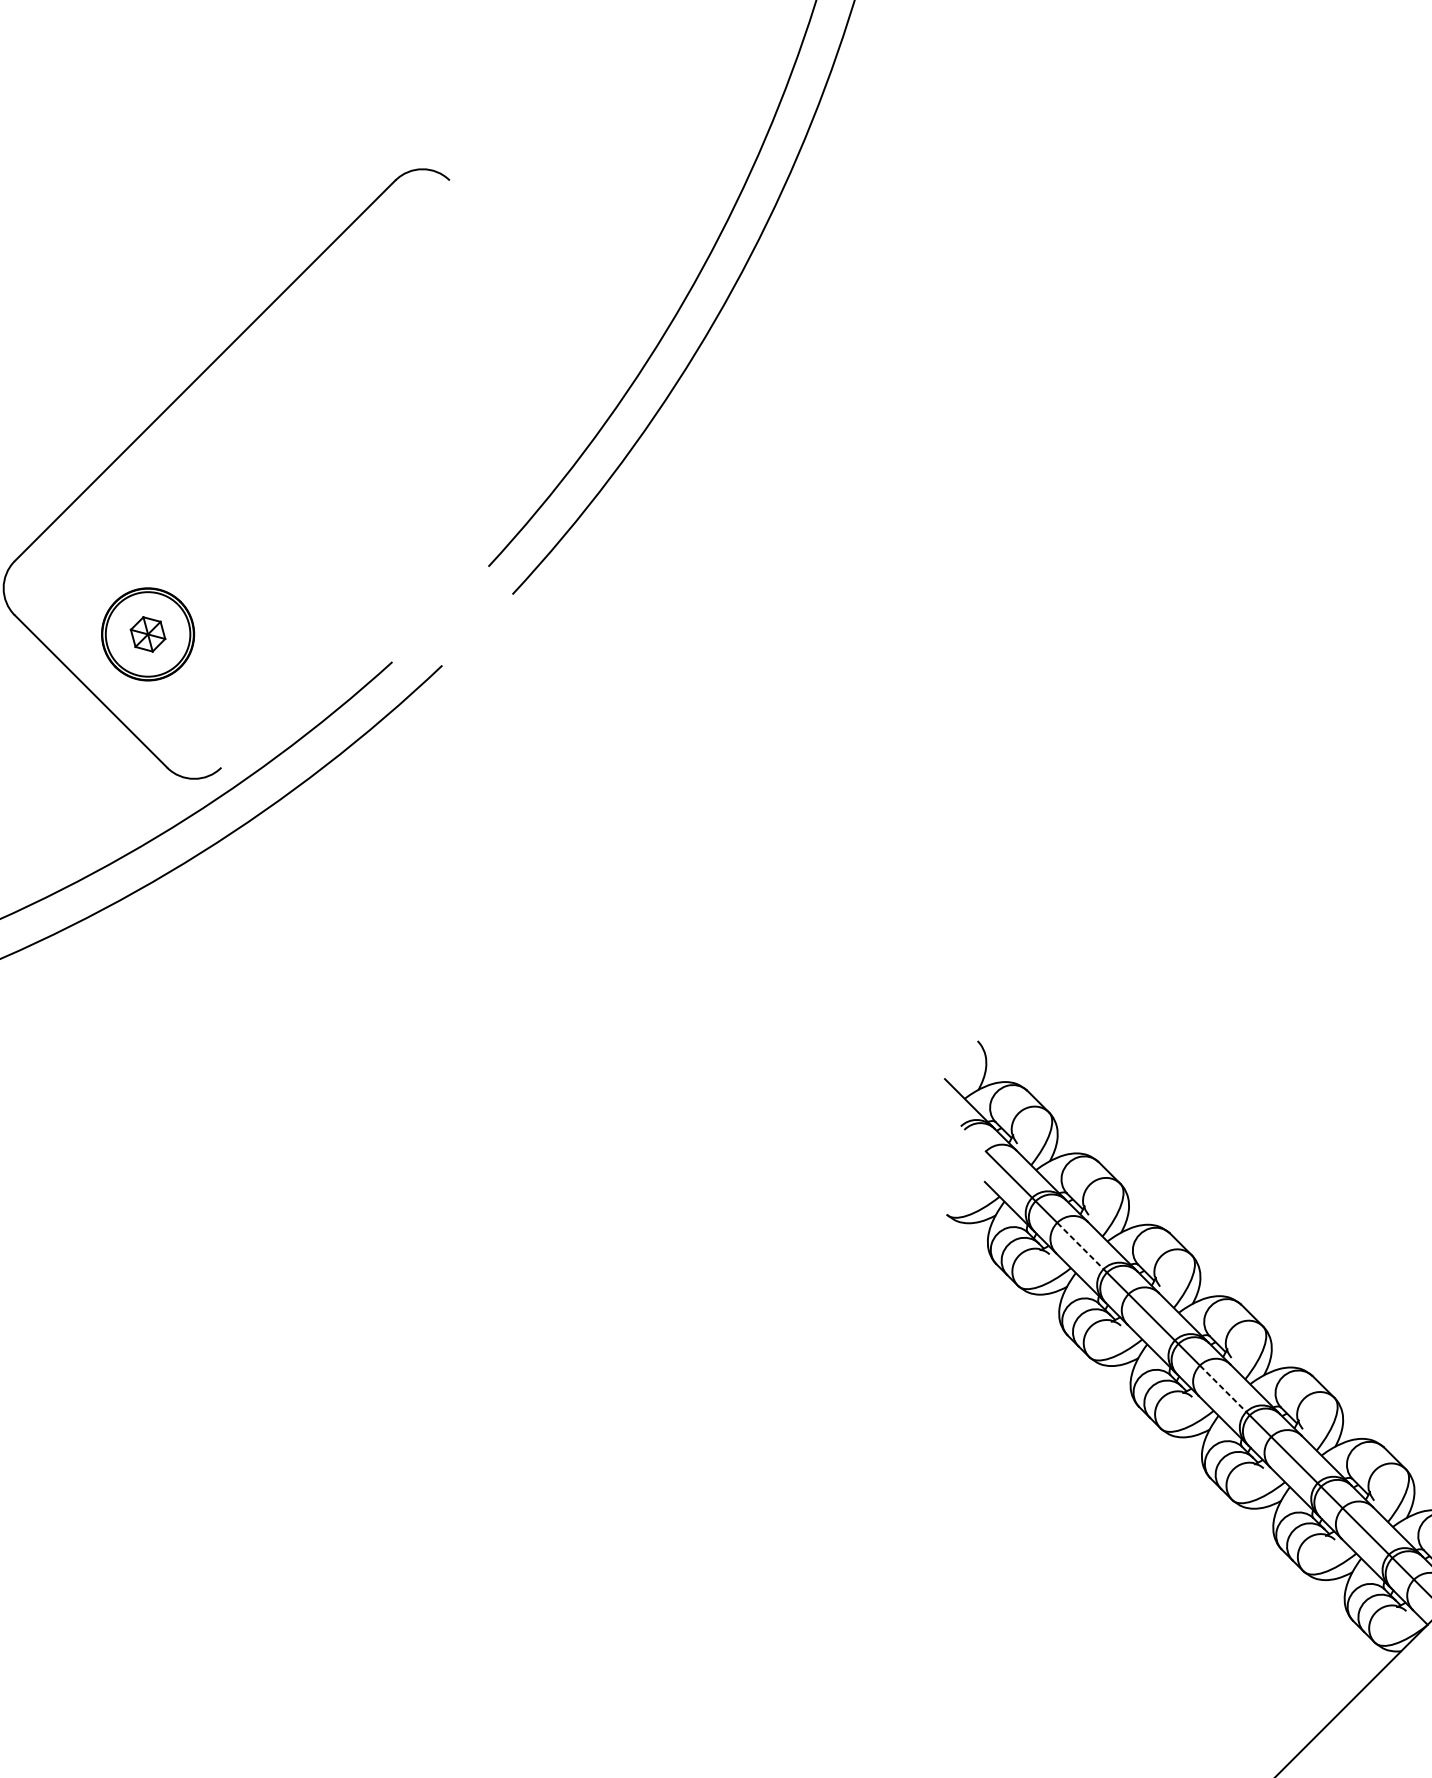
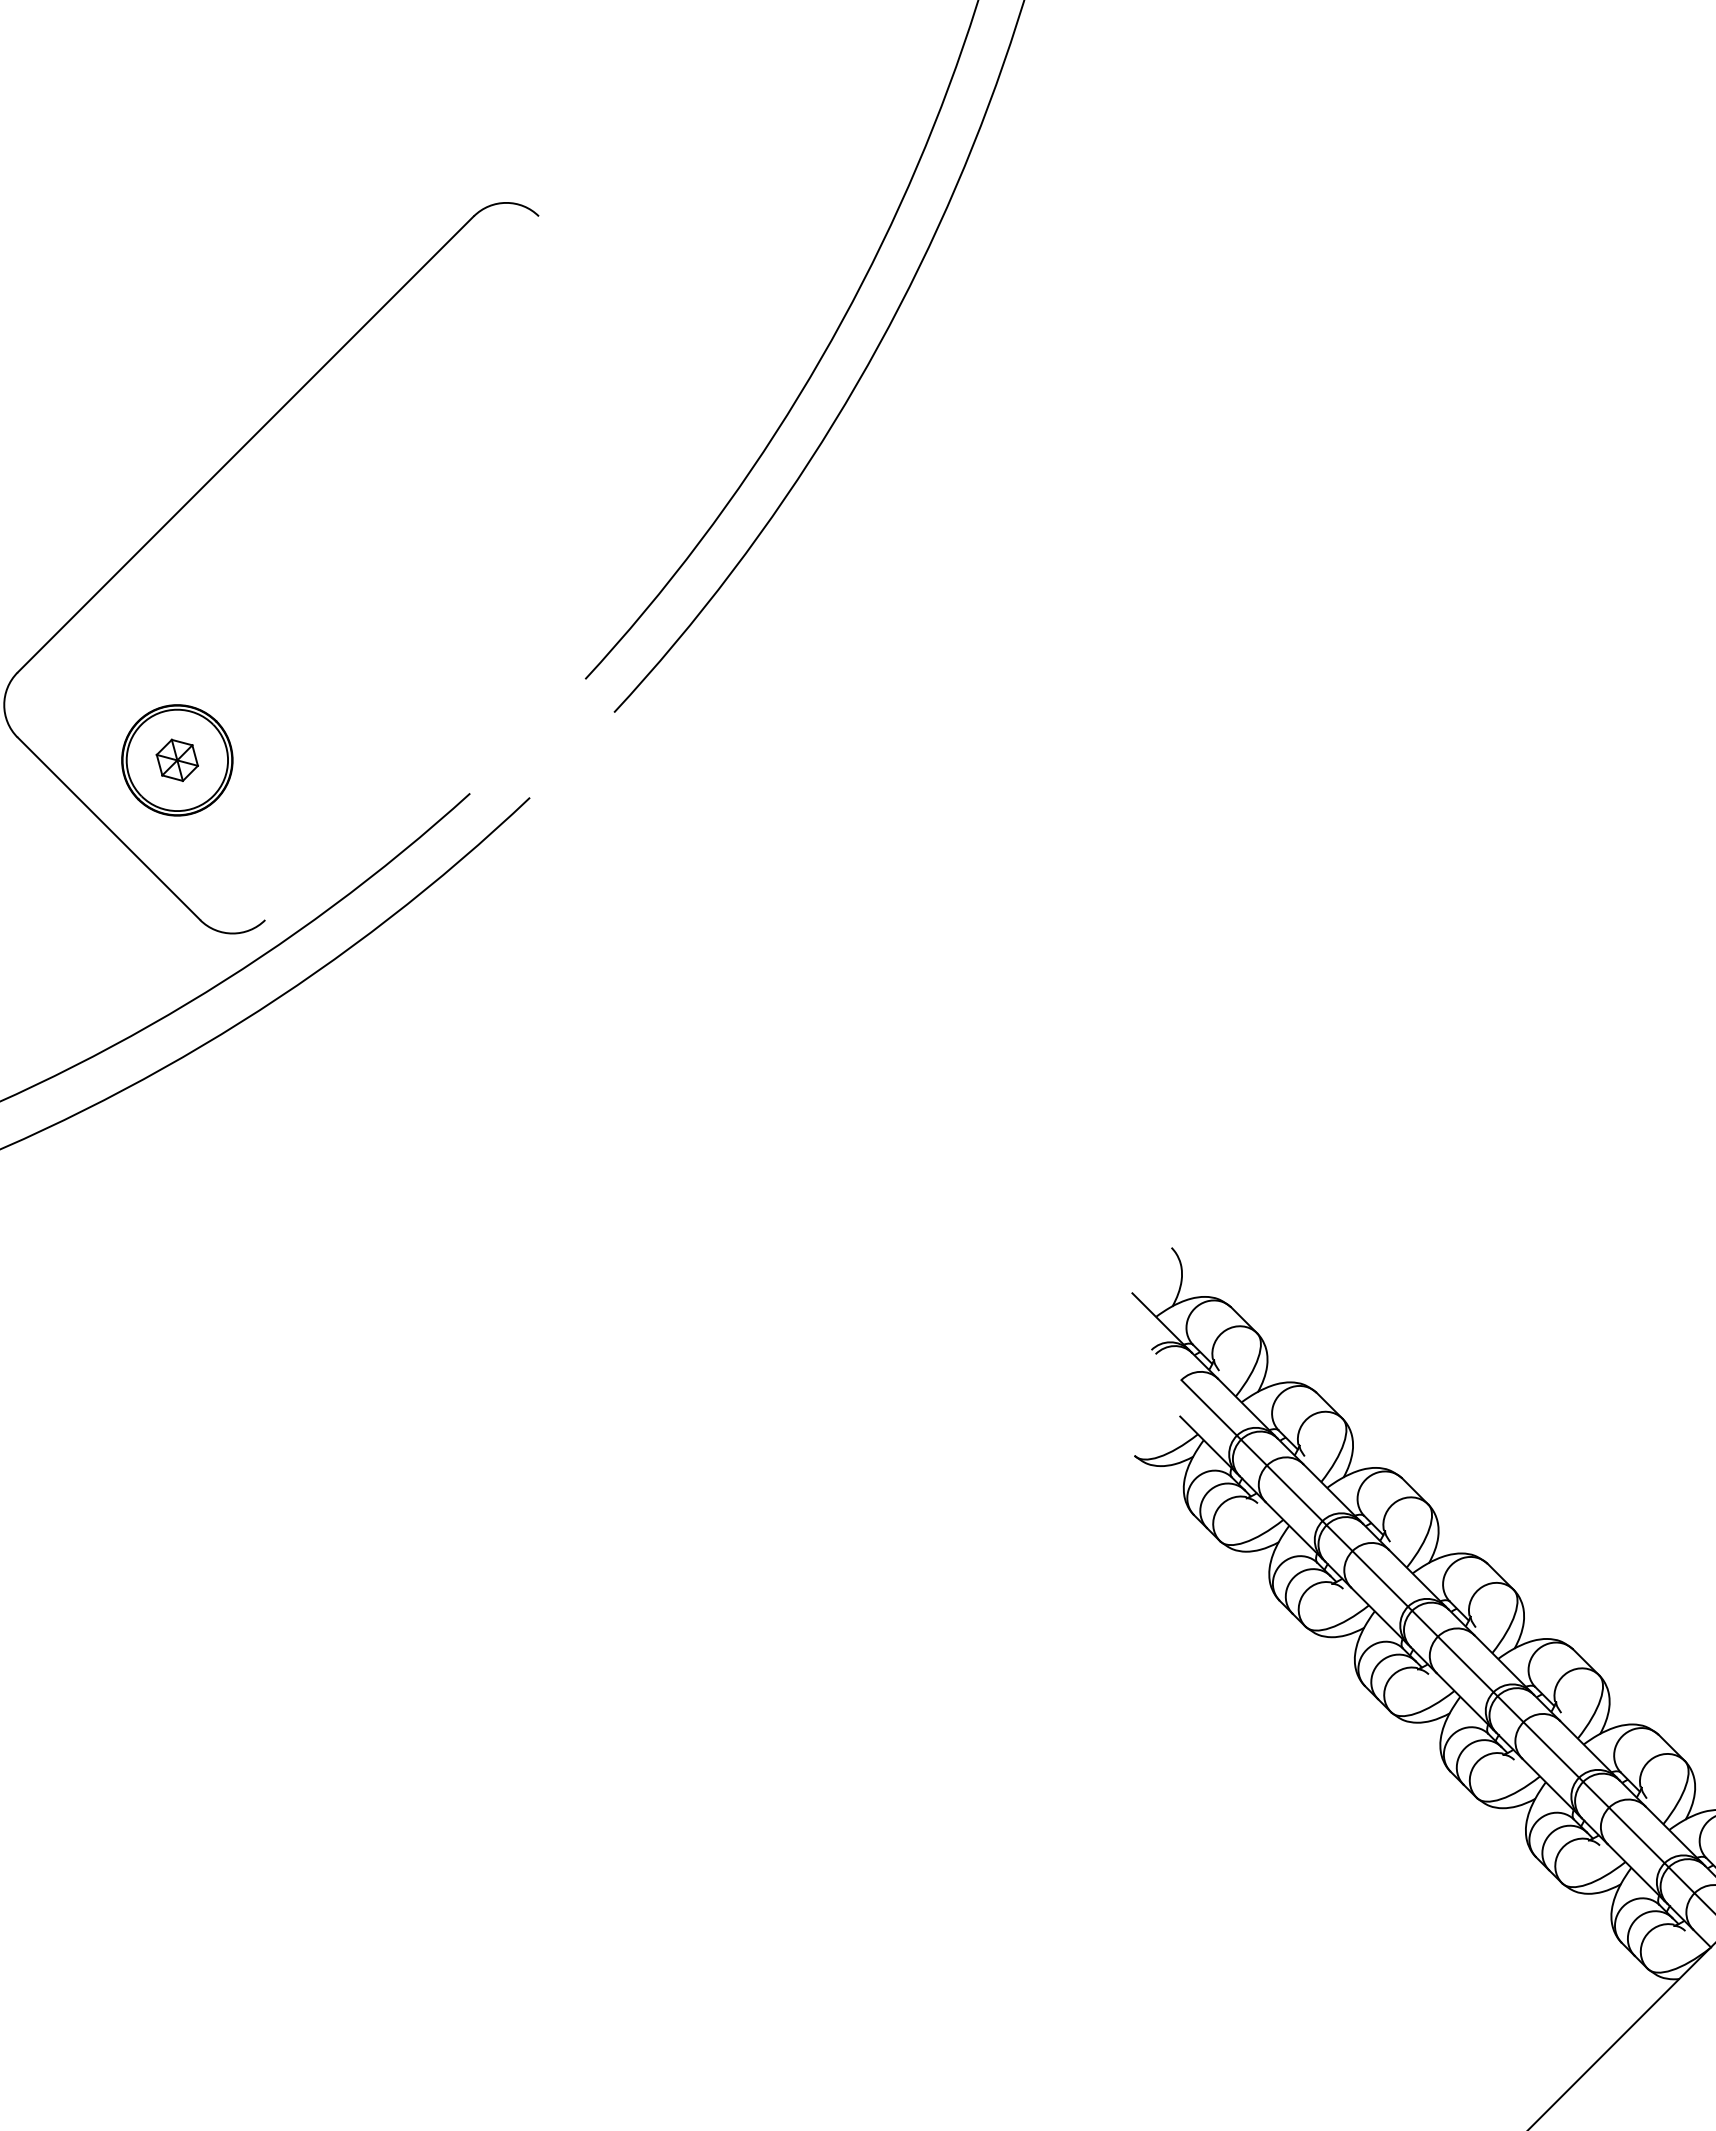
line: (1081, 1246) -> (1295, 1493), dashed -> solid
line: (1223, 1388) -> (1466, 1664), dashed -> solid

